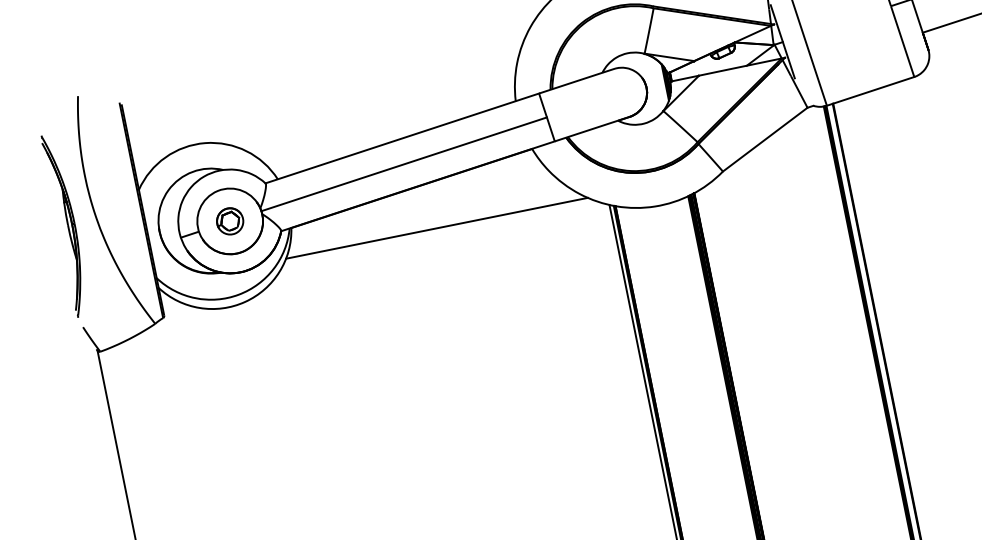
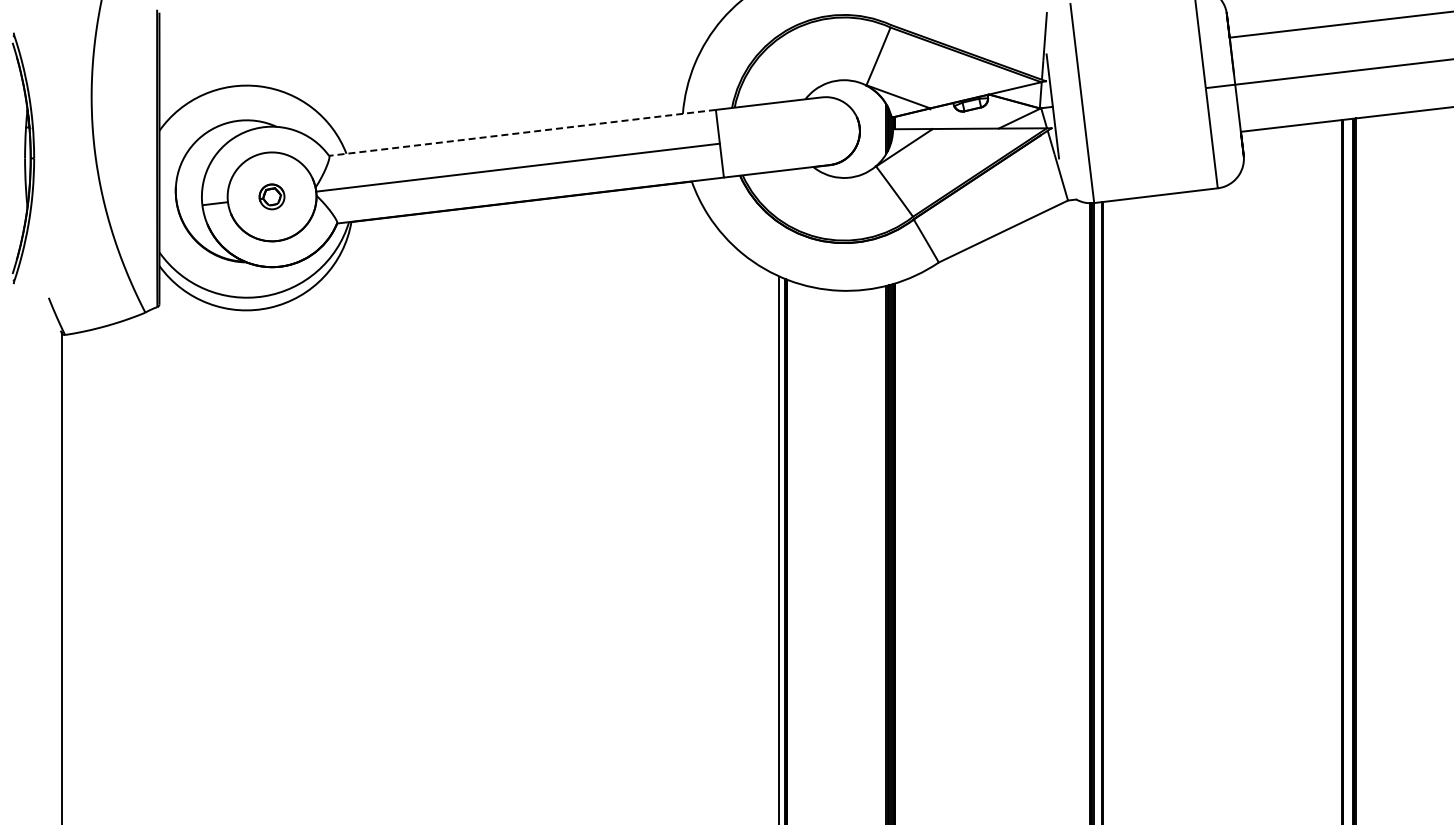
line: (402, 138) -> (522, 132), solid -> dashed
part: (229, 221) -> (271, 196), size x0.7
part: (66, 225) -> (23, 158), moved
line: (437, 228) -> (544, 261), removed

